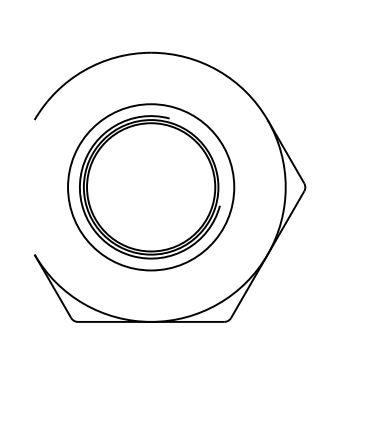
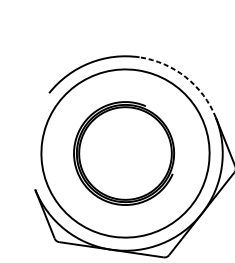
arc: (218, 70) -> (185, 77), solid -> dashed
circle: (151, 187) -> (125, 153), size x1.4

